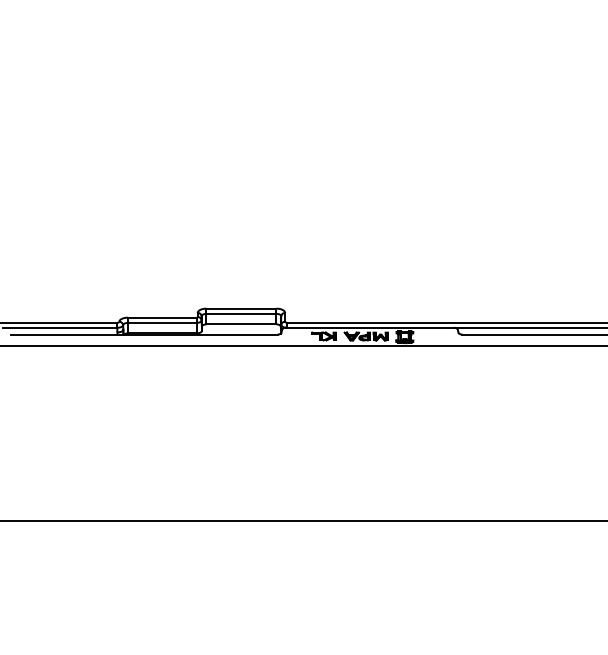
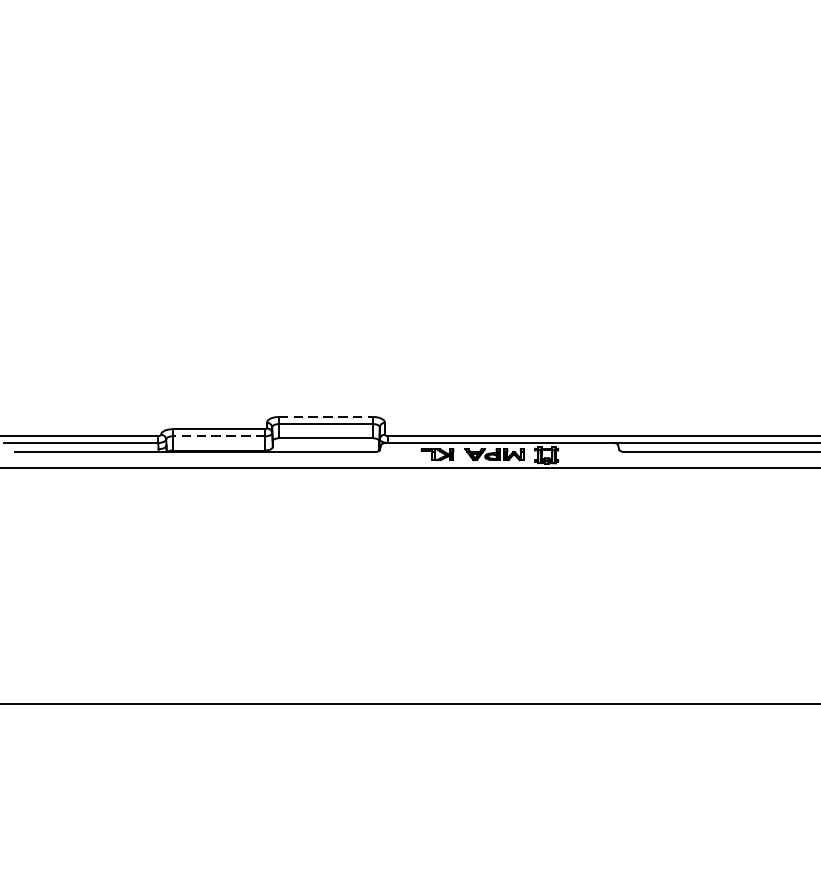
line: (241, 308) -> (326, 416), solid -> dashed
line: (161, 322) -> (218, 435), solid -> dashed

